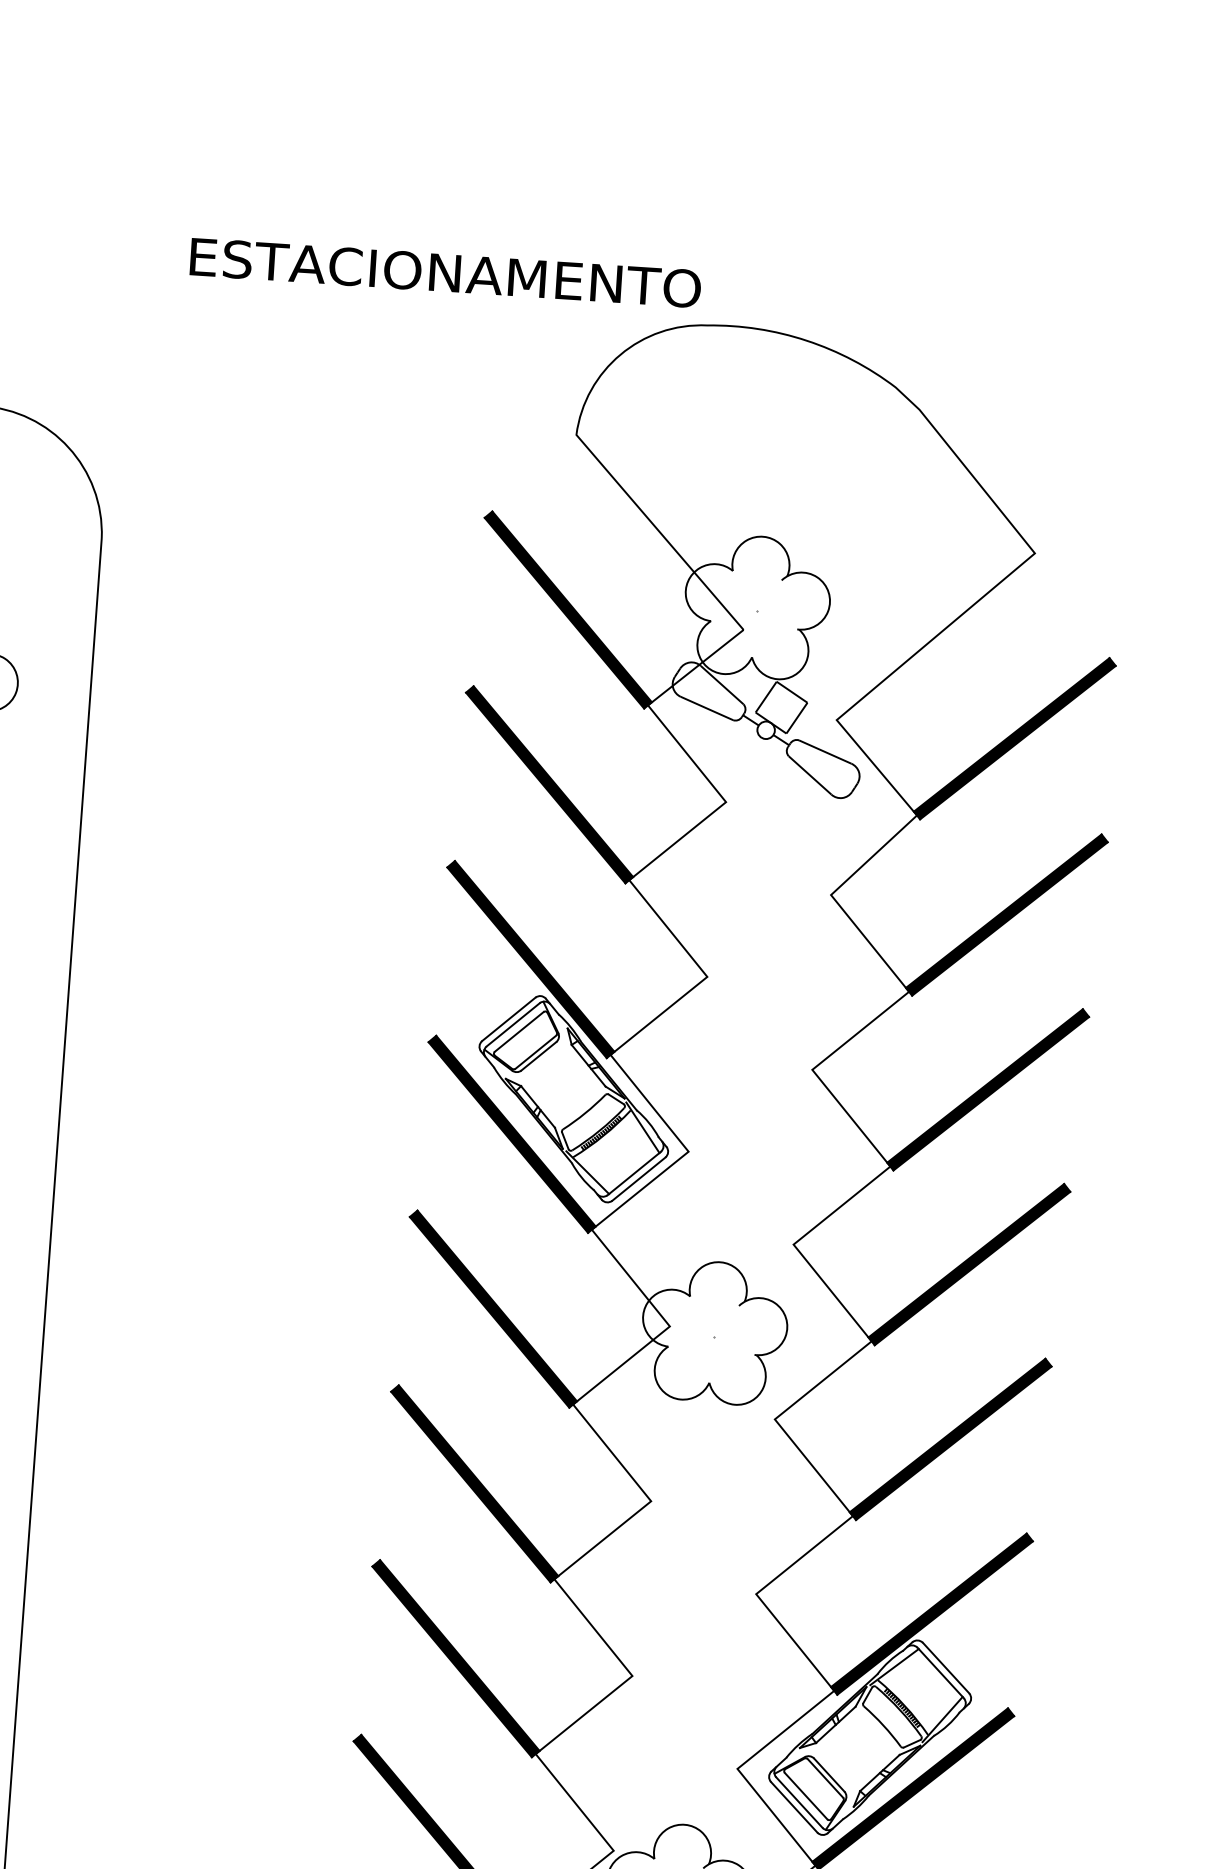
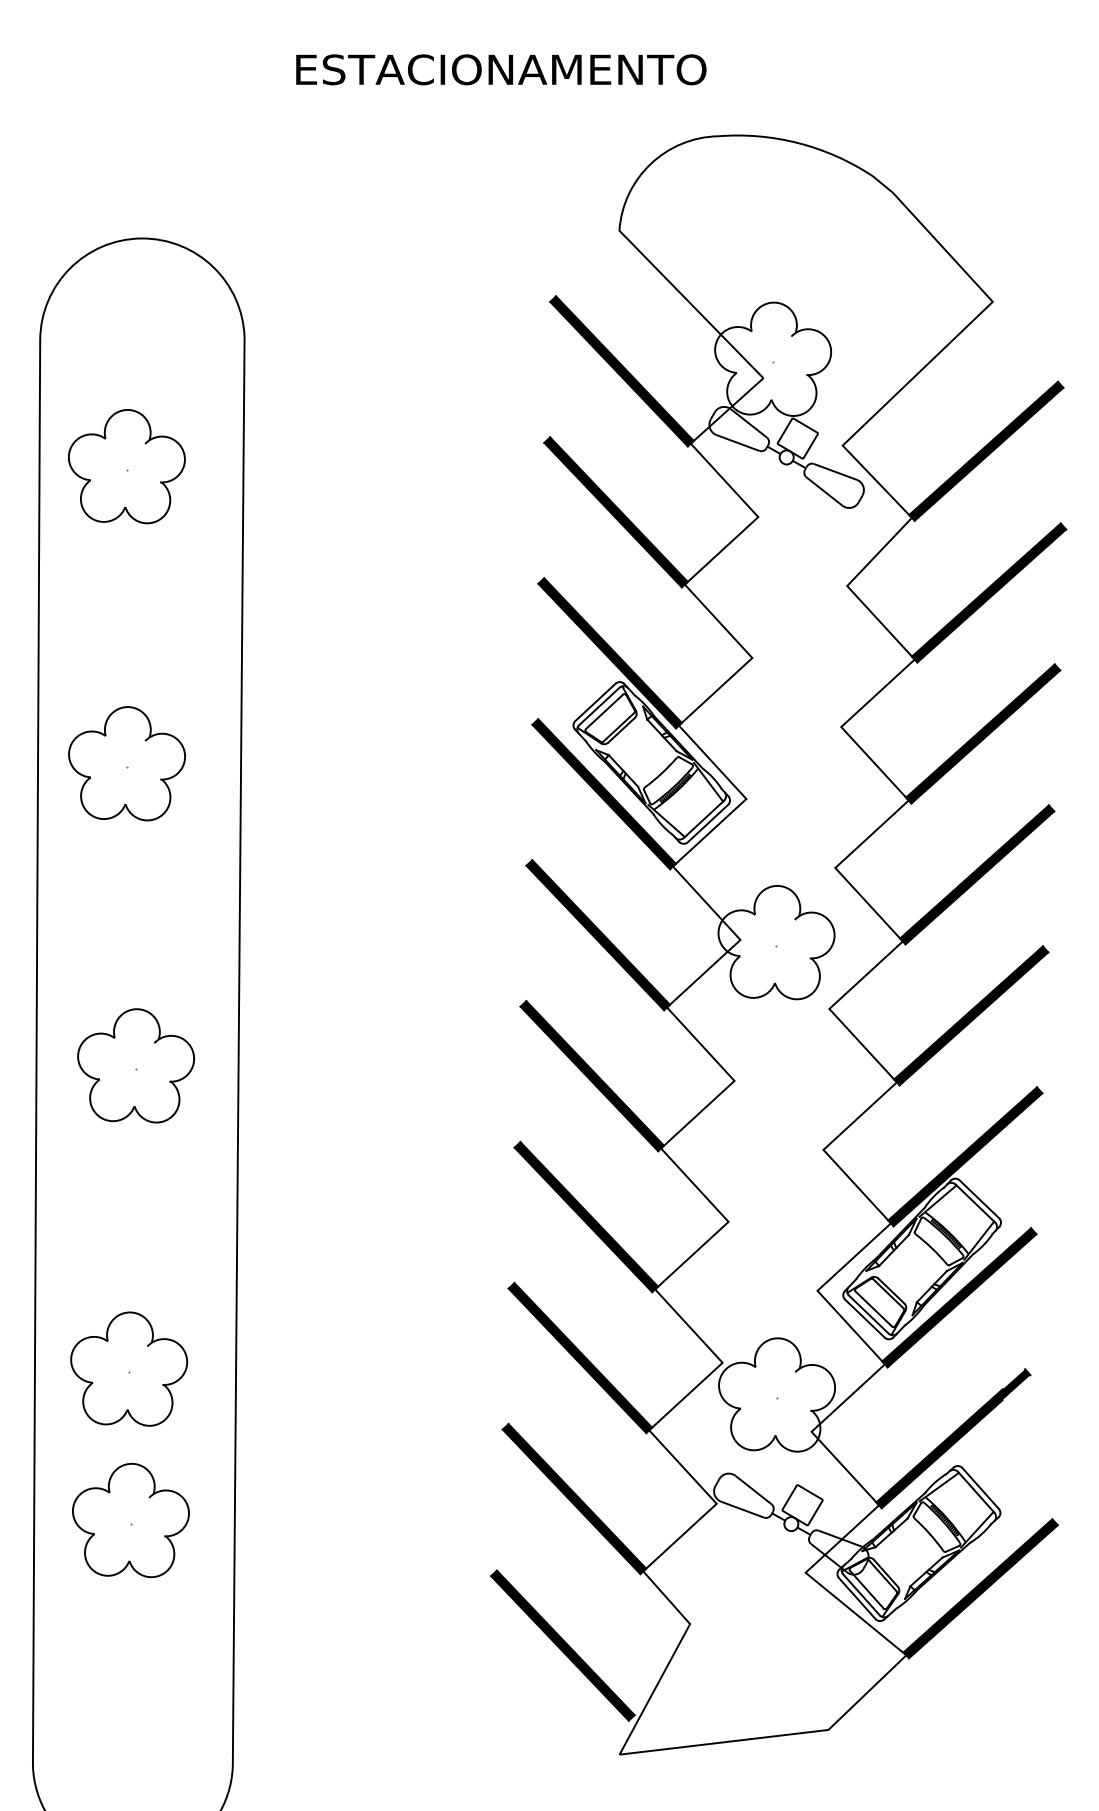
text: (445, 272) -> (501, 69), moved

